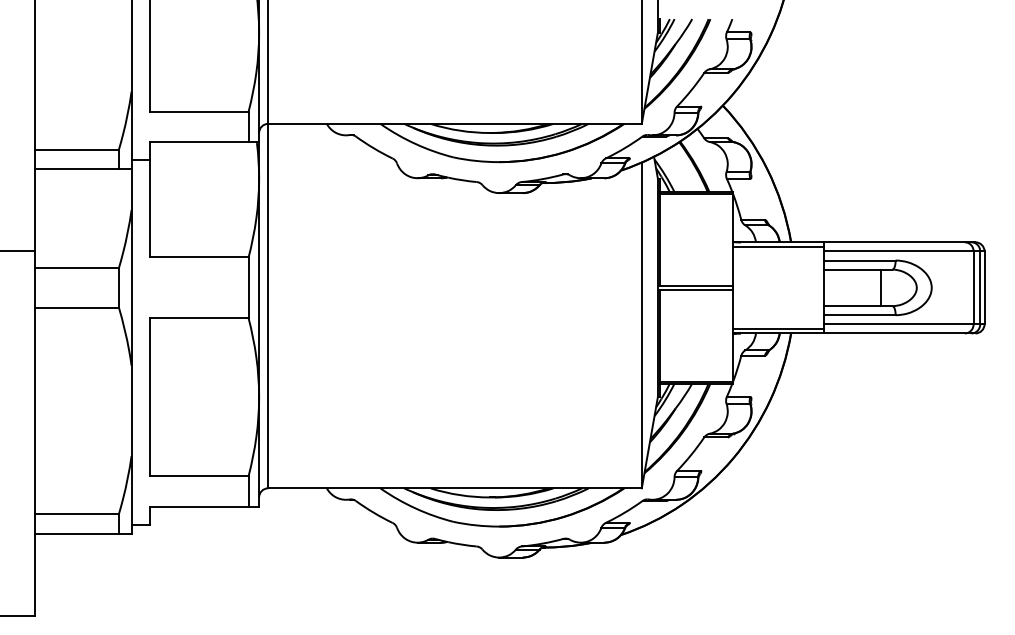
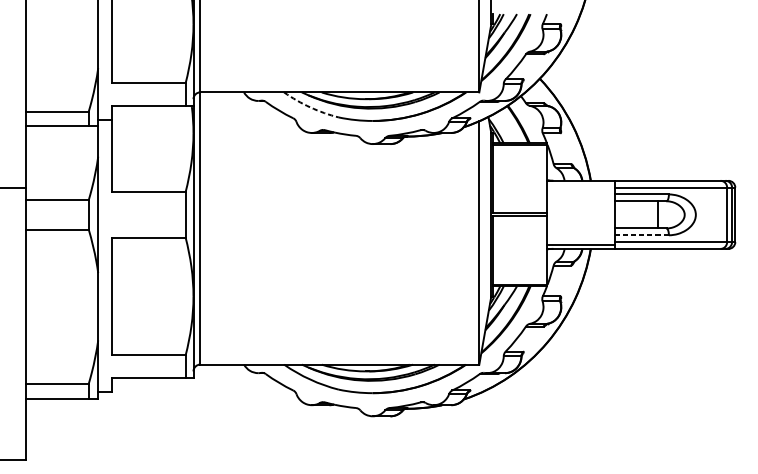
arc: (415, 144) -> (310, 107), solid -> dashed
line: (778, 247) -> (581, 184), removed
line: (859, 315) -> (641, 235), solid -> dashed

